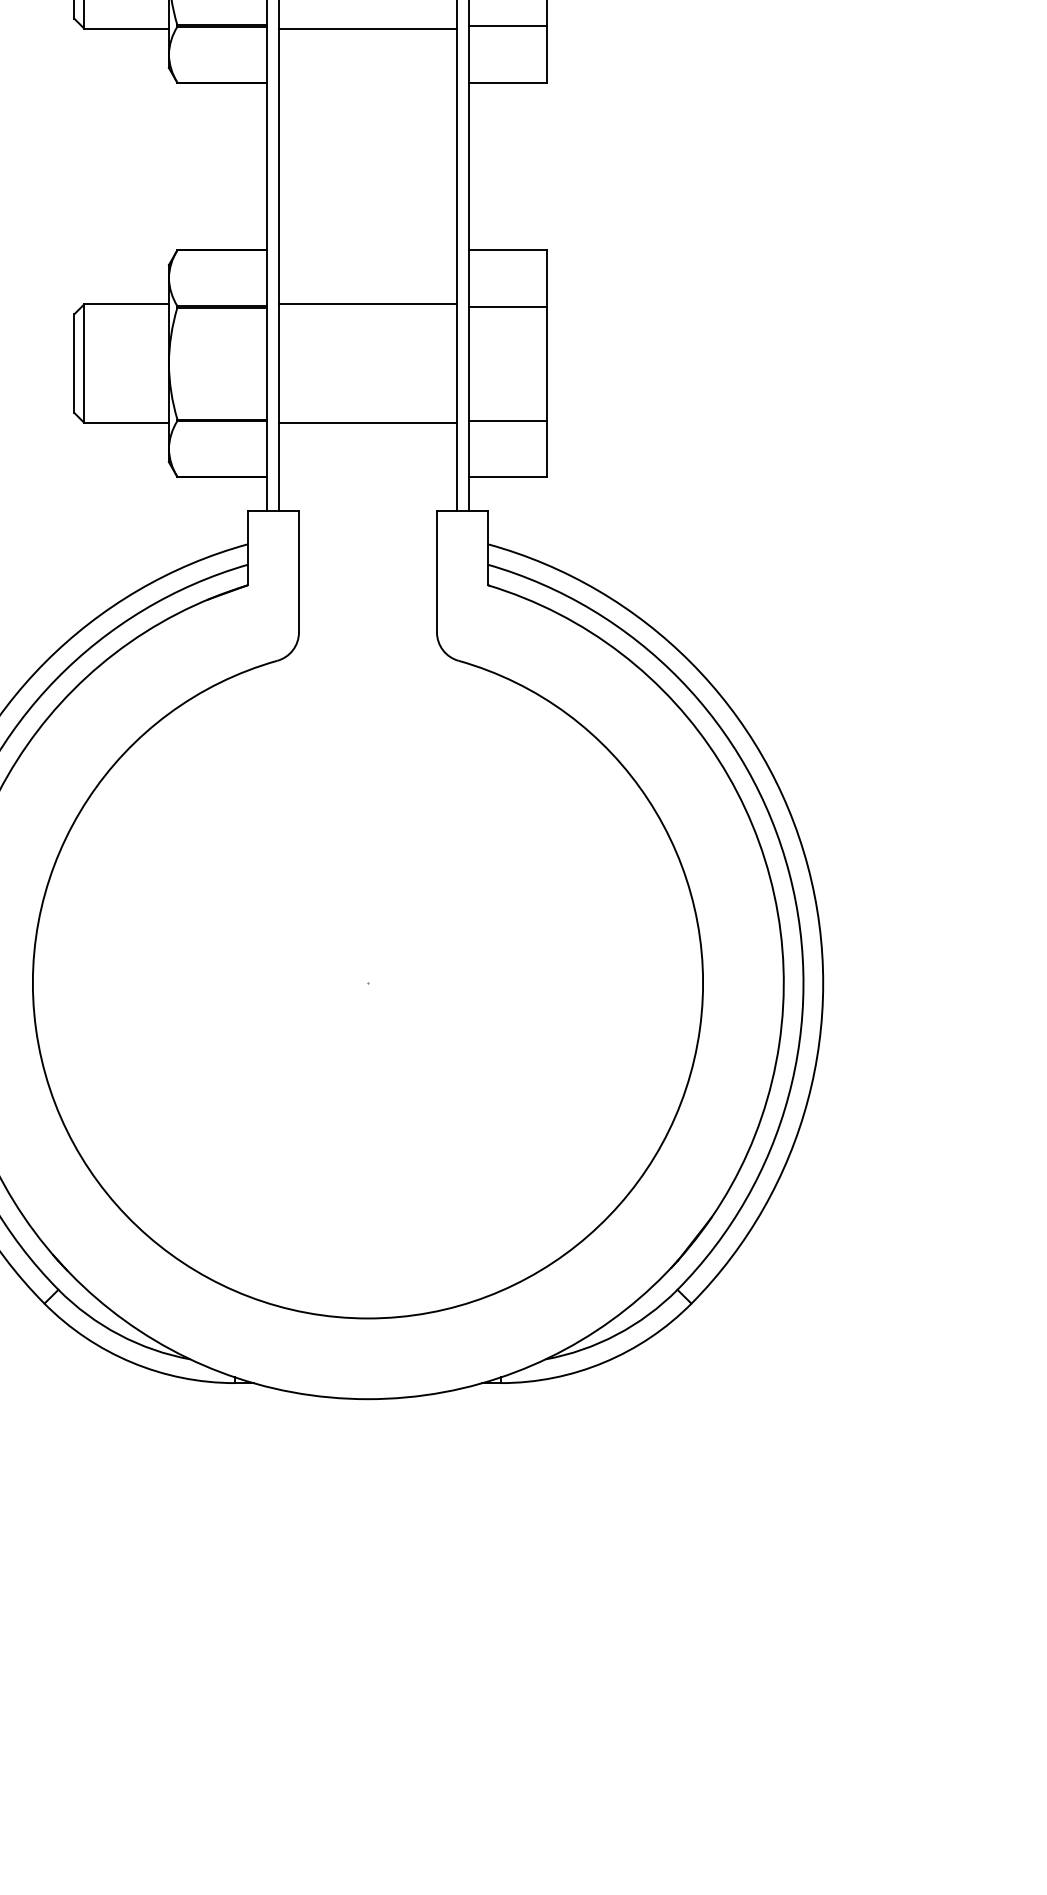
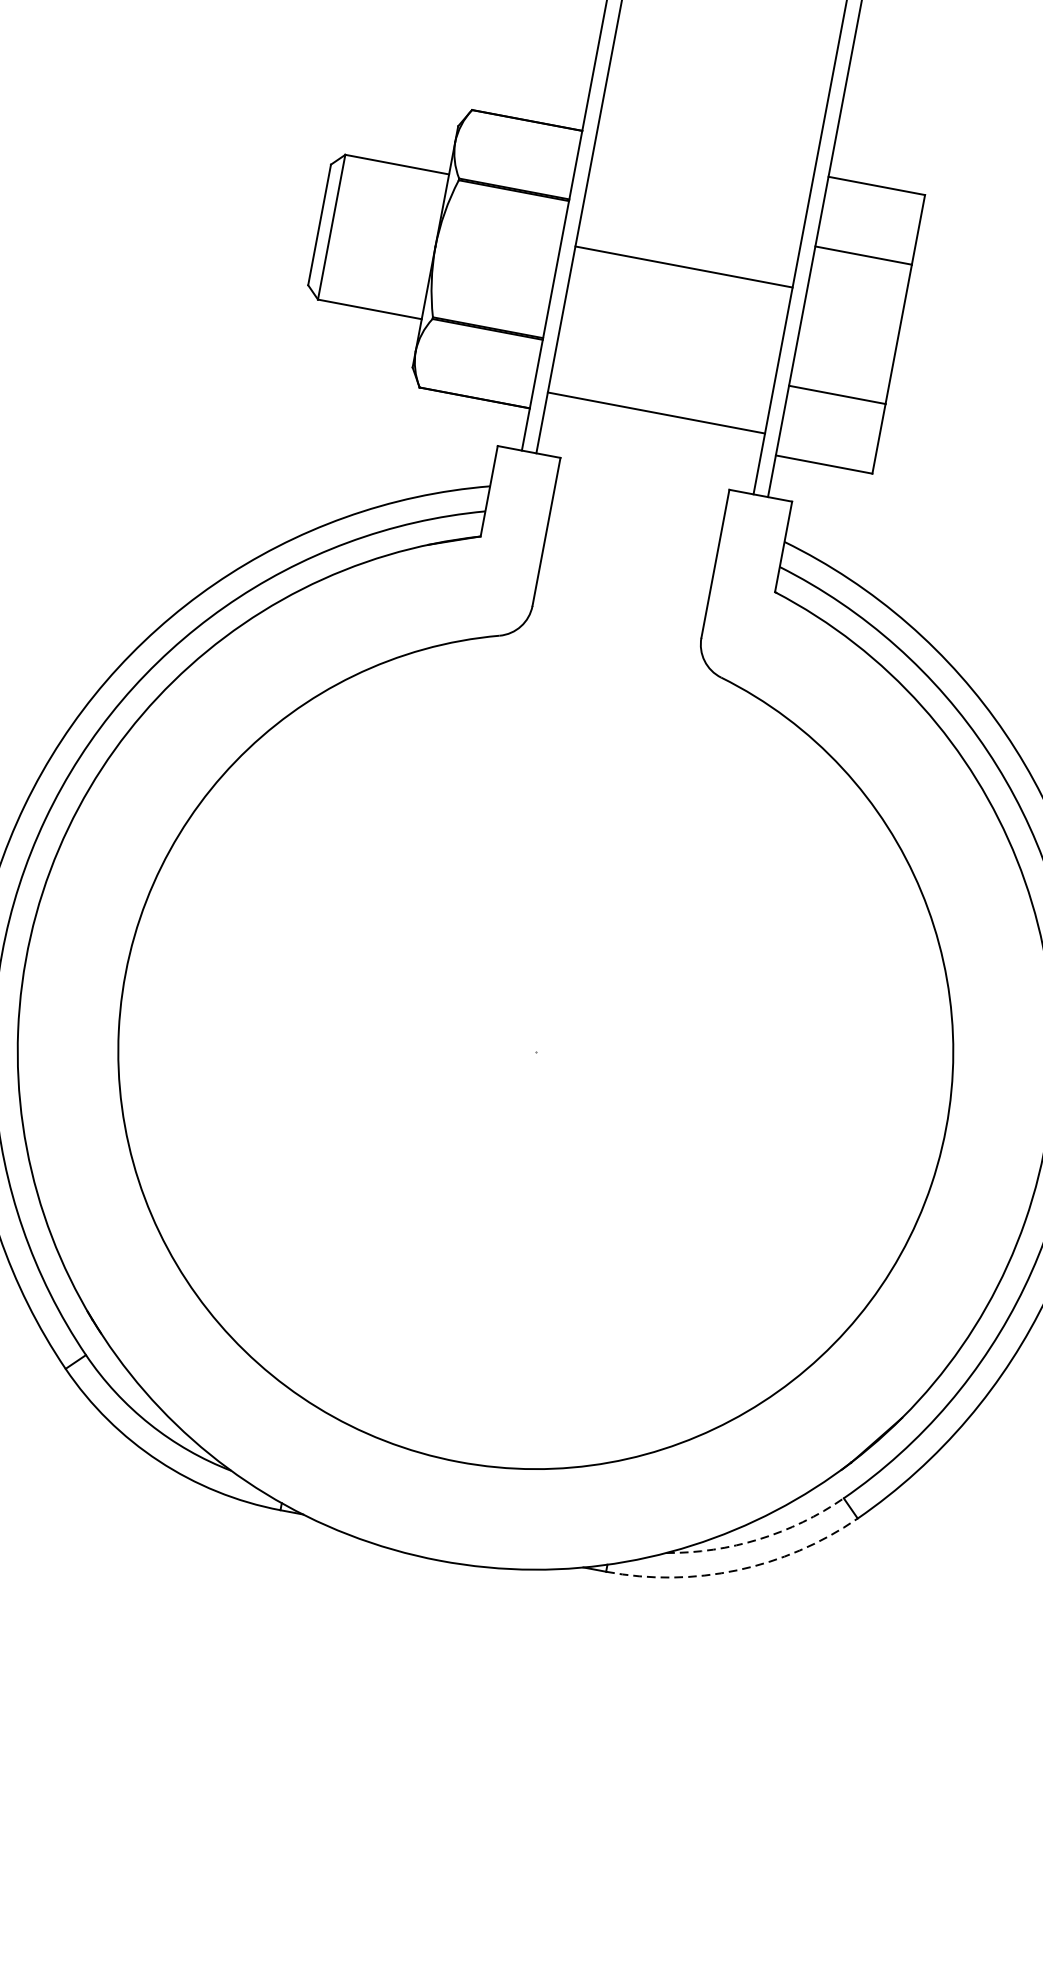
line: (367, 304) -> (683, 266), moved
line: (367, 422) -> (655, 412), moved
arc: (616, 1334) -> (758, 1538), solid -> dashed
arc: (604, 1362) -> (737, 1570), solid -> dashed

